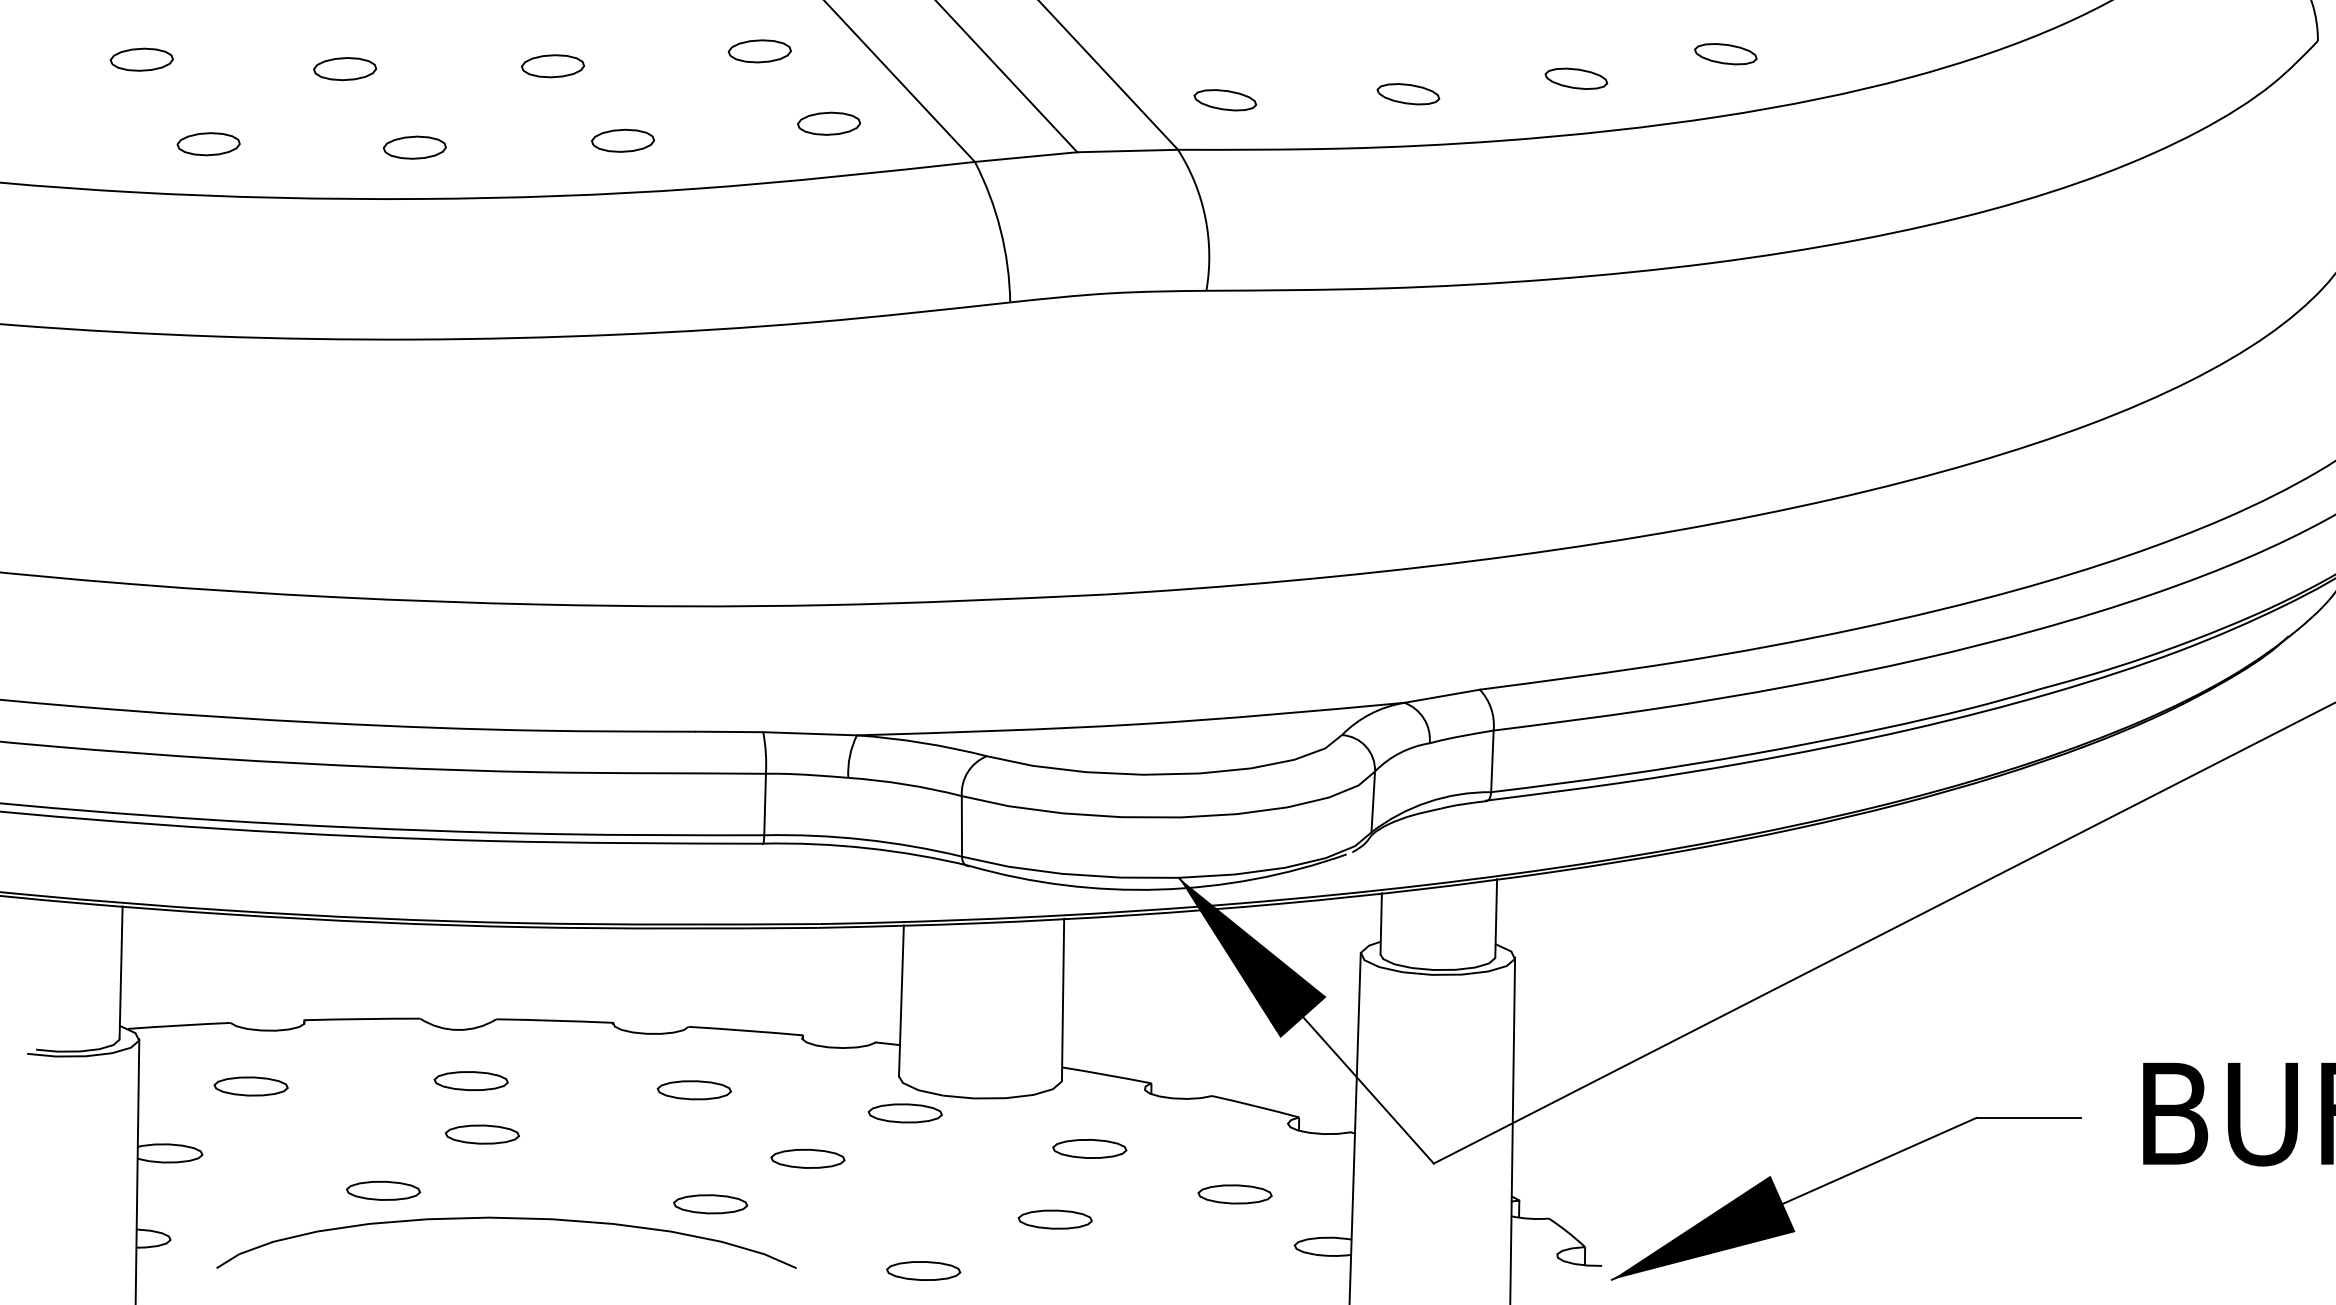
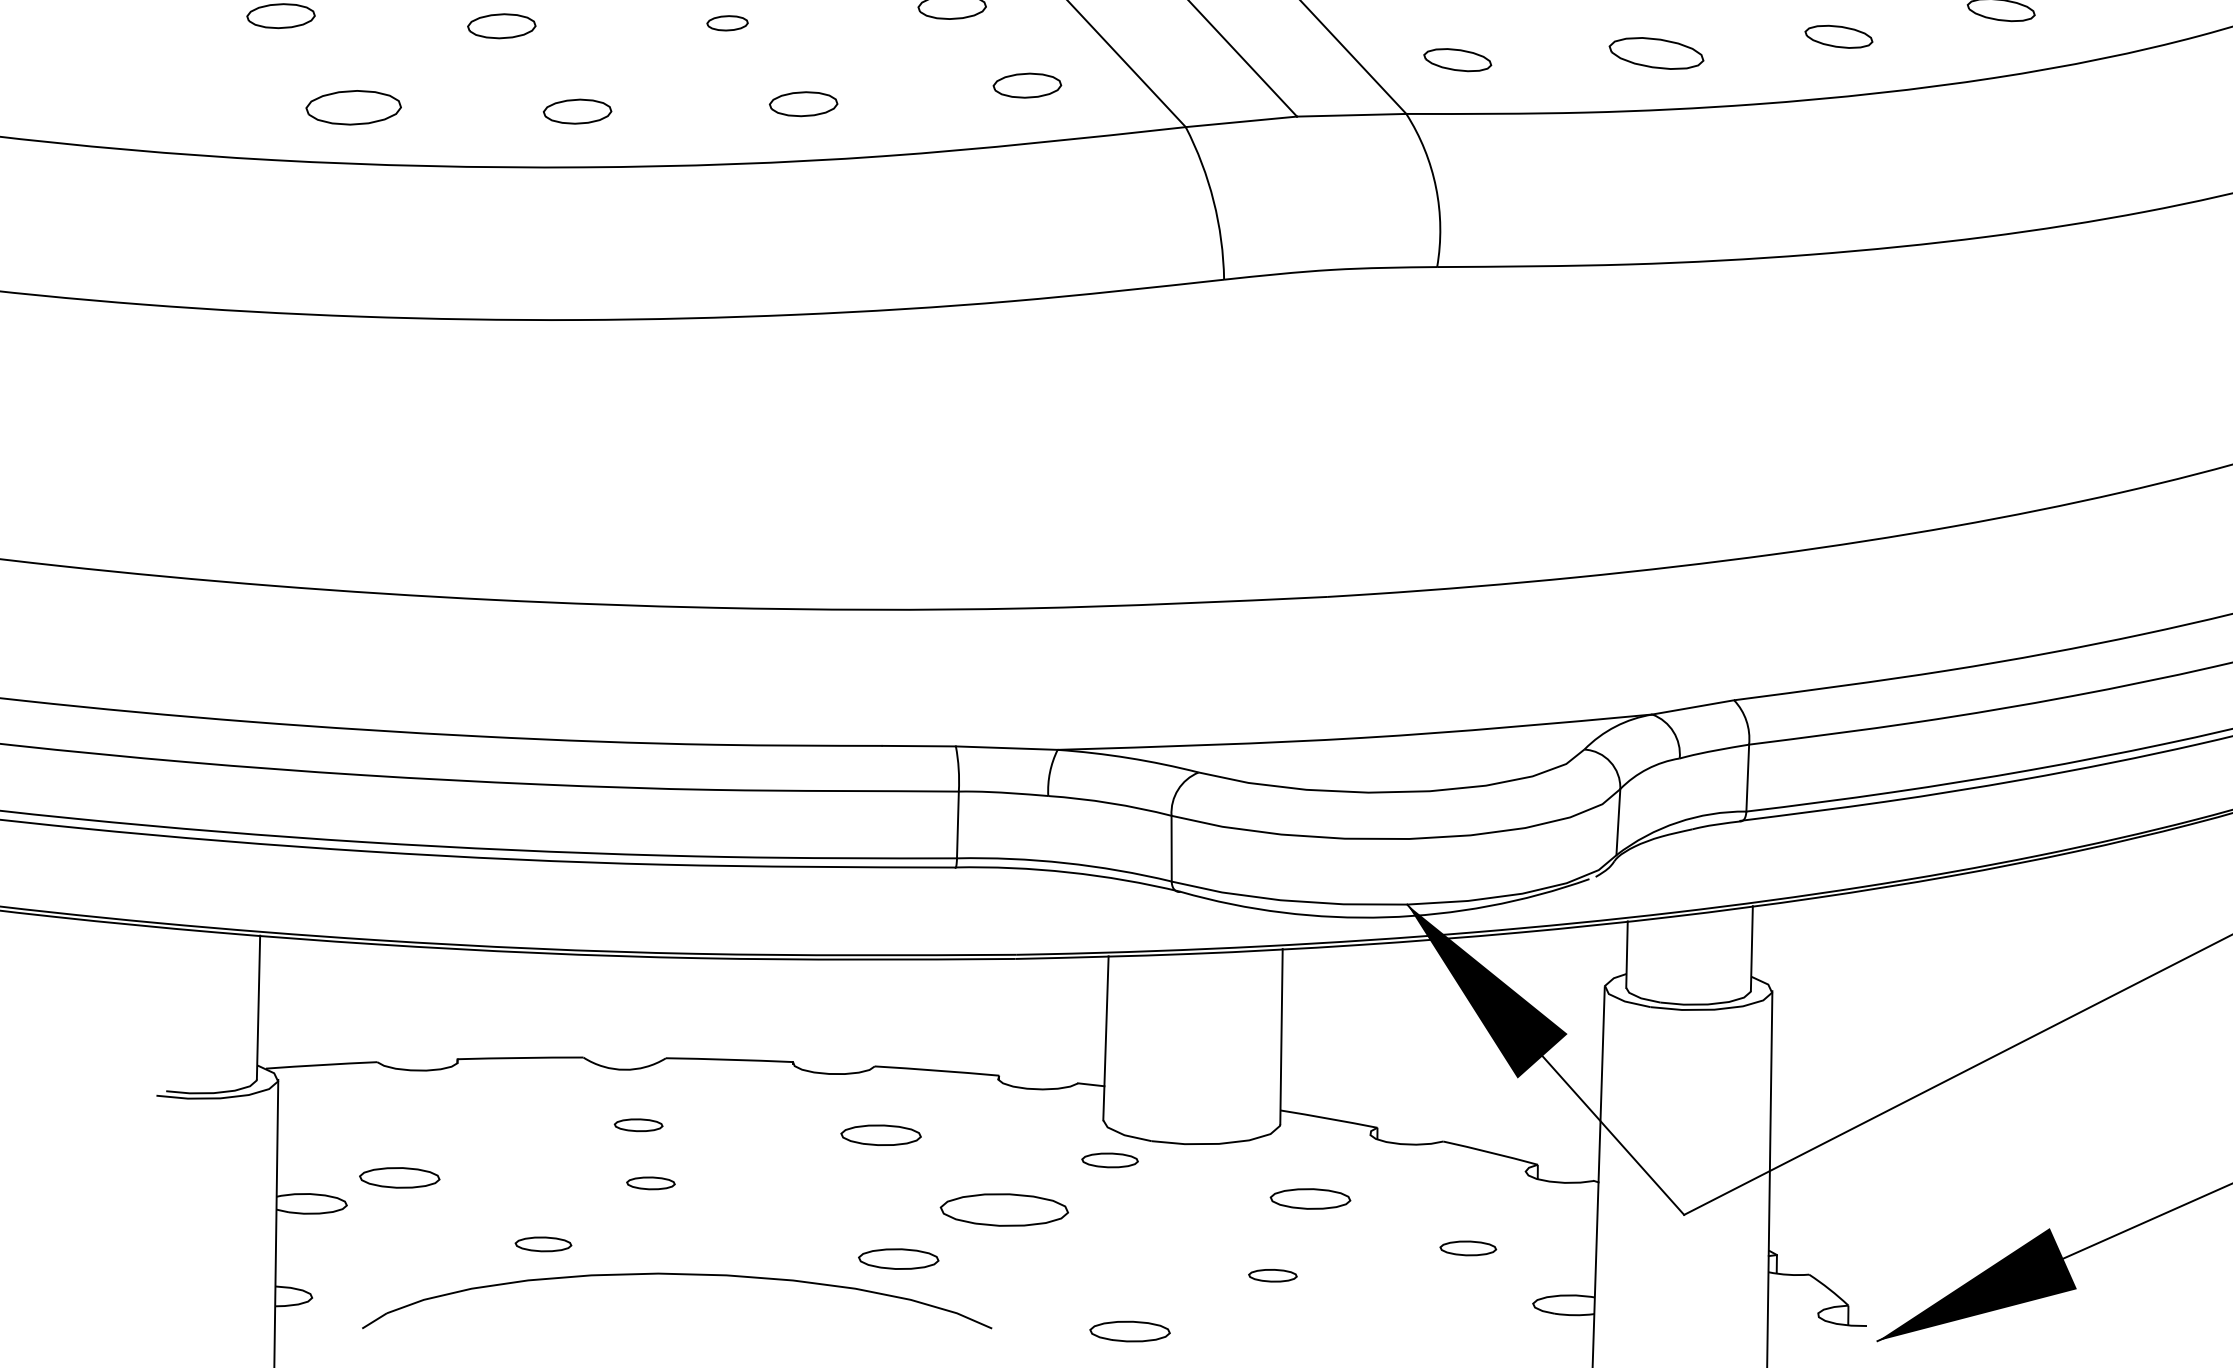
part: (552, 66) -> (727, 23), size x0.6
part: (1408, 94) -> (1656, 53), size x1.4
part: (208, 144) -> (353, 108), size x1.4
part: (470, 1080) -> (637, 1124), size x0.6
part: (250, 1086) -> (399, 1177), moved
part: (904, 1113) -> (1109, 1160), size x0.7
part: (482, 1134) -> (651, 1183), size x0.6
part: (807, 1158) -> (1003, 1209), size x1.6
part: (383, 1190) -> (543, 1244), size x0.7
part: (1234, 1194) -> (1467, 1248), size x0.7
part: (1054, 1219) -> (1272, 1275), size x0.6

